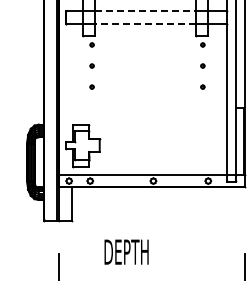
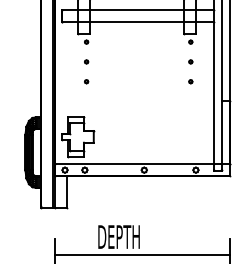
line: (145, 11) -> (136, 10), dashed -> solid
line: (144, 23) -> (135, 21), dashed -> solid
line: (151, 271) -> (142, 255), added

